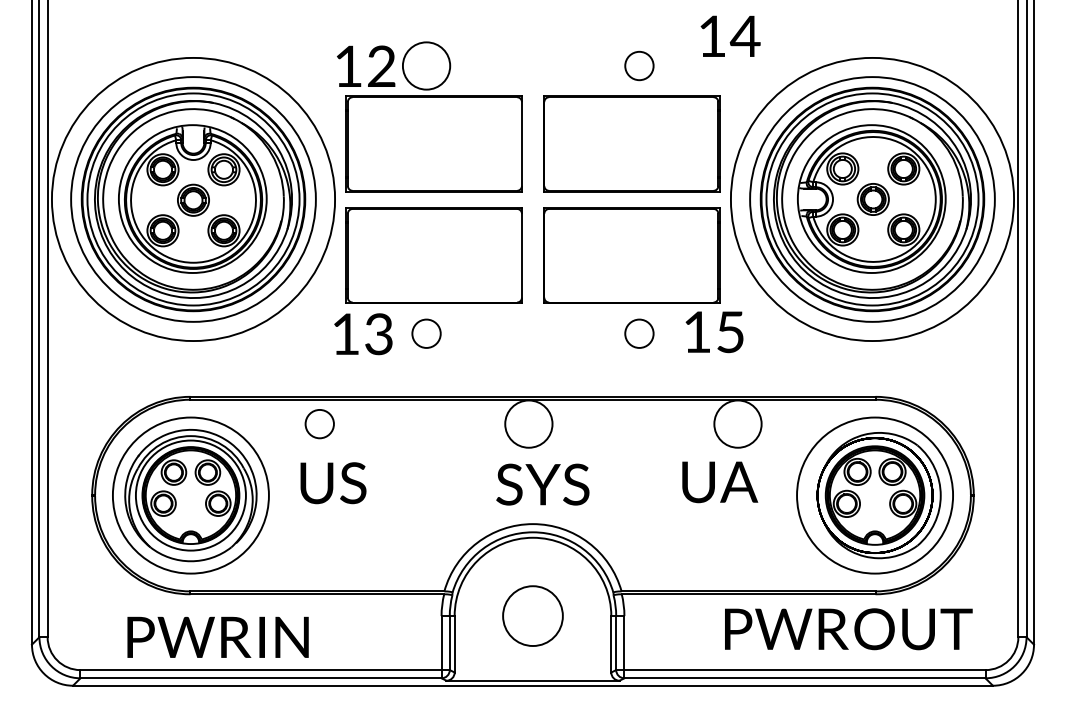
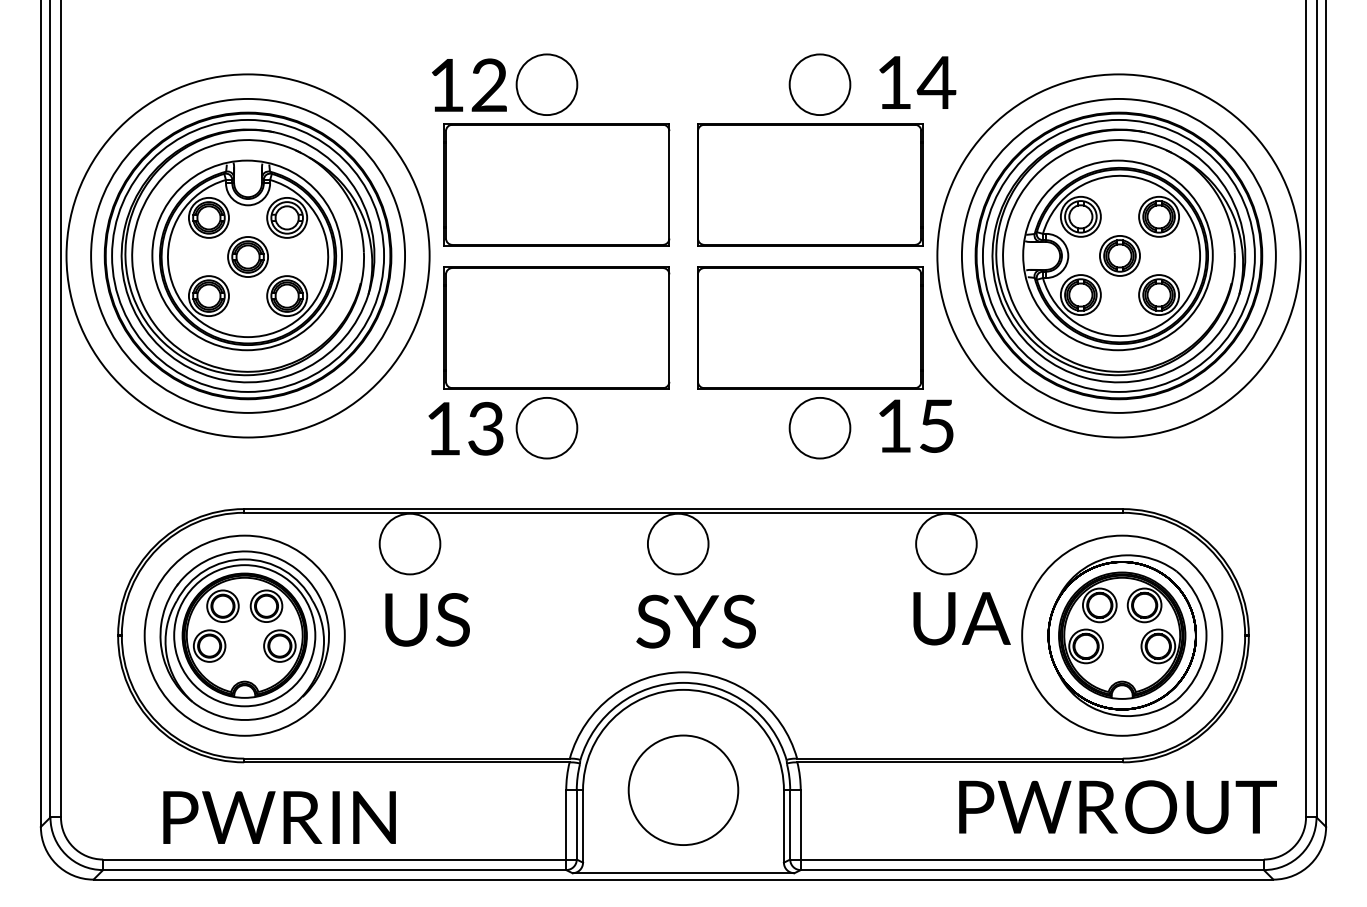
text: (730, 35) -> (917, 81), moved
circle: (639, 65) -> (820, 84), size x1.67
circle: (426, 333) -> (546, 427), size x1.67
circle: (639, 333) -> (820, 427), size x1.67
circle: (319, 423) -> (409, 543), size x1.67
text: (720, 482) -> (962, 618), moved
circle: (532, 615) -> (682, 789), size x1.43
text: (848, 629) -> (1117, 807), moved

